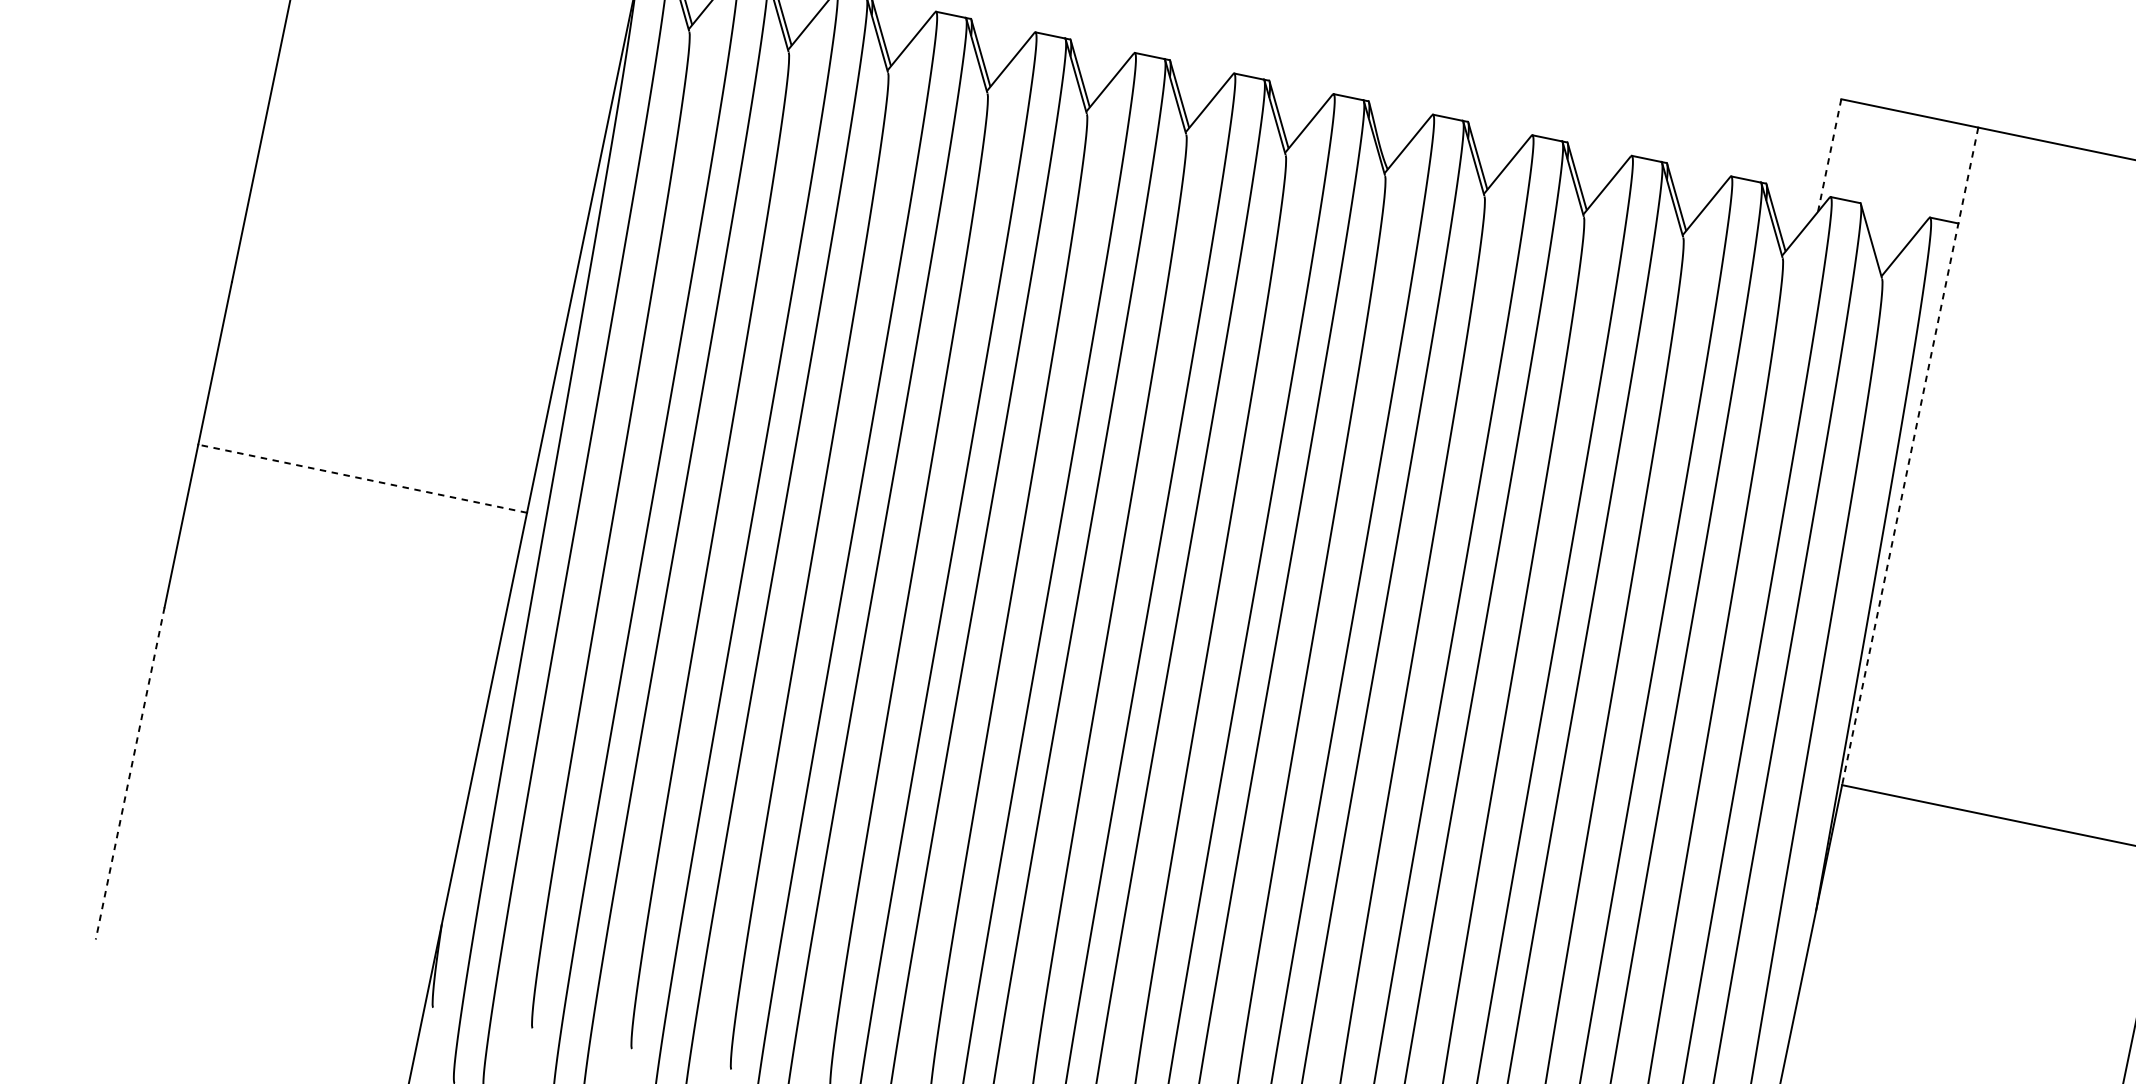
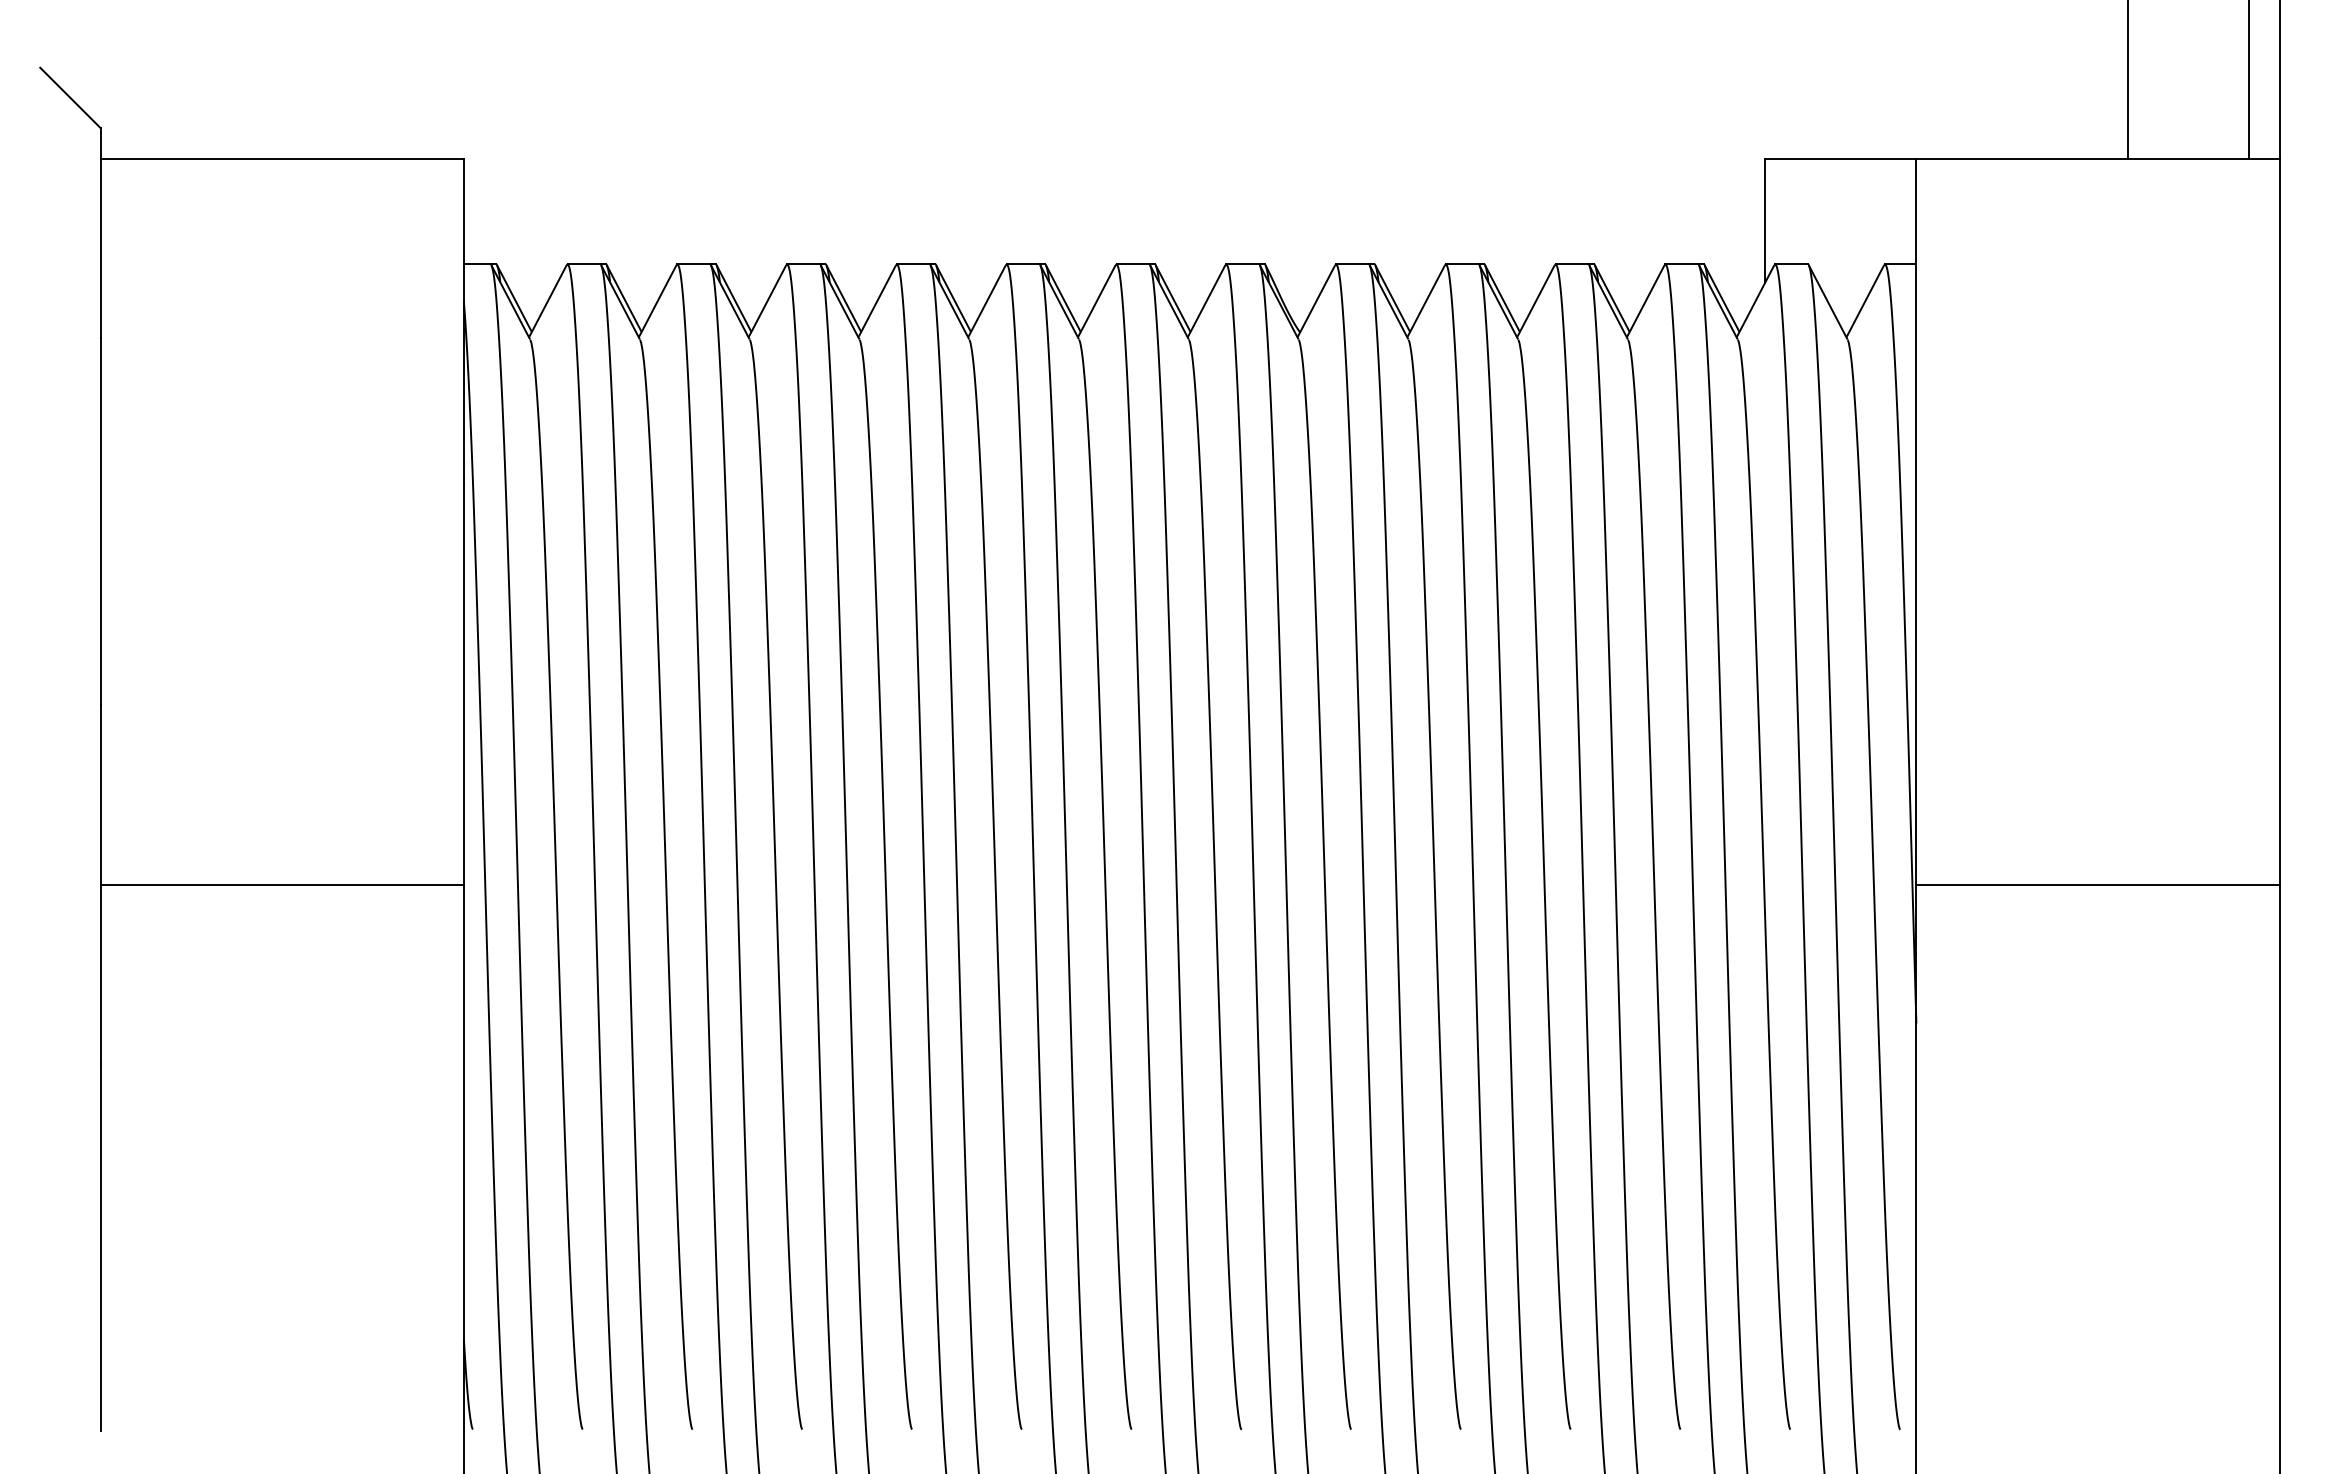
line: (1830, 155) -> (1765, 220), dashed -> solid
line: (1910, 457) -> (1916, 522), dashed -> solid
line: (362, 478) -> (282, 884), dashed -> solid
line: (129, 773) -> (100, 1248), dashed -> solid

